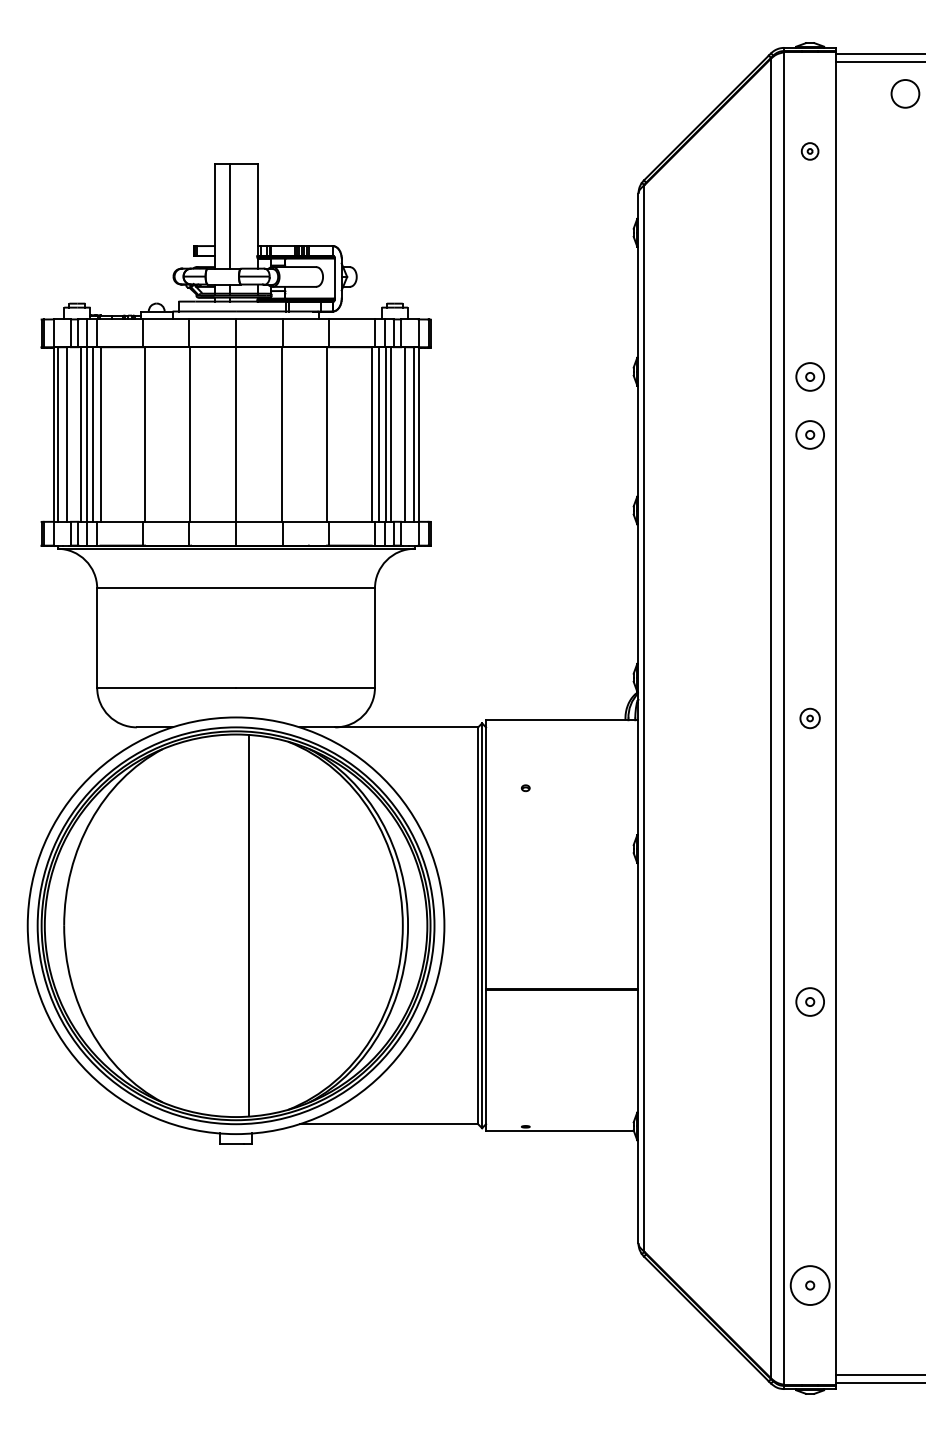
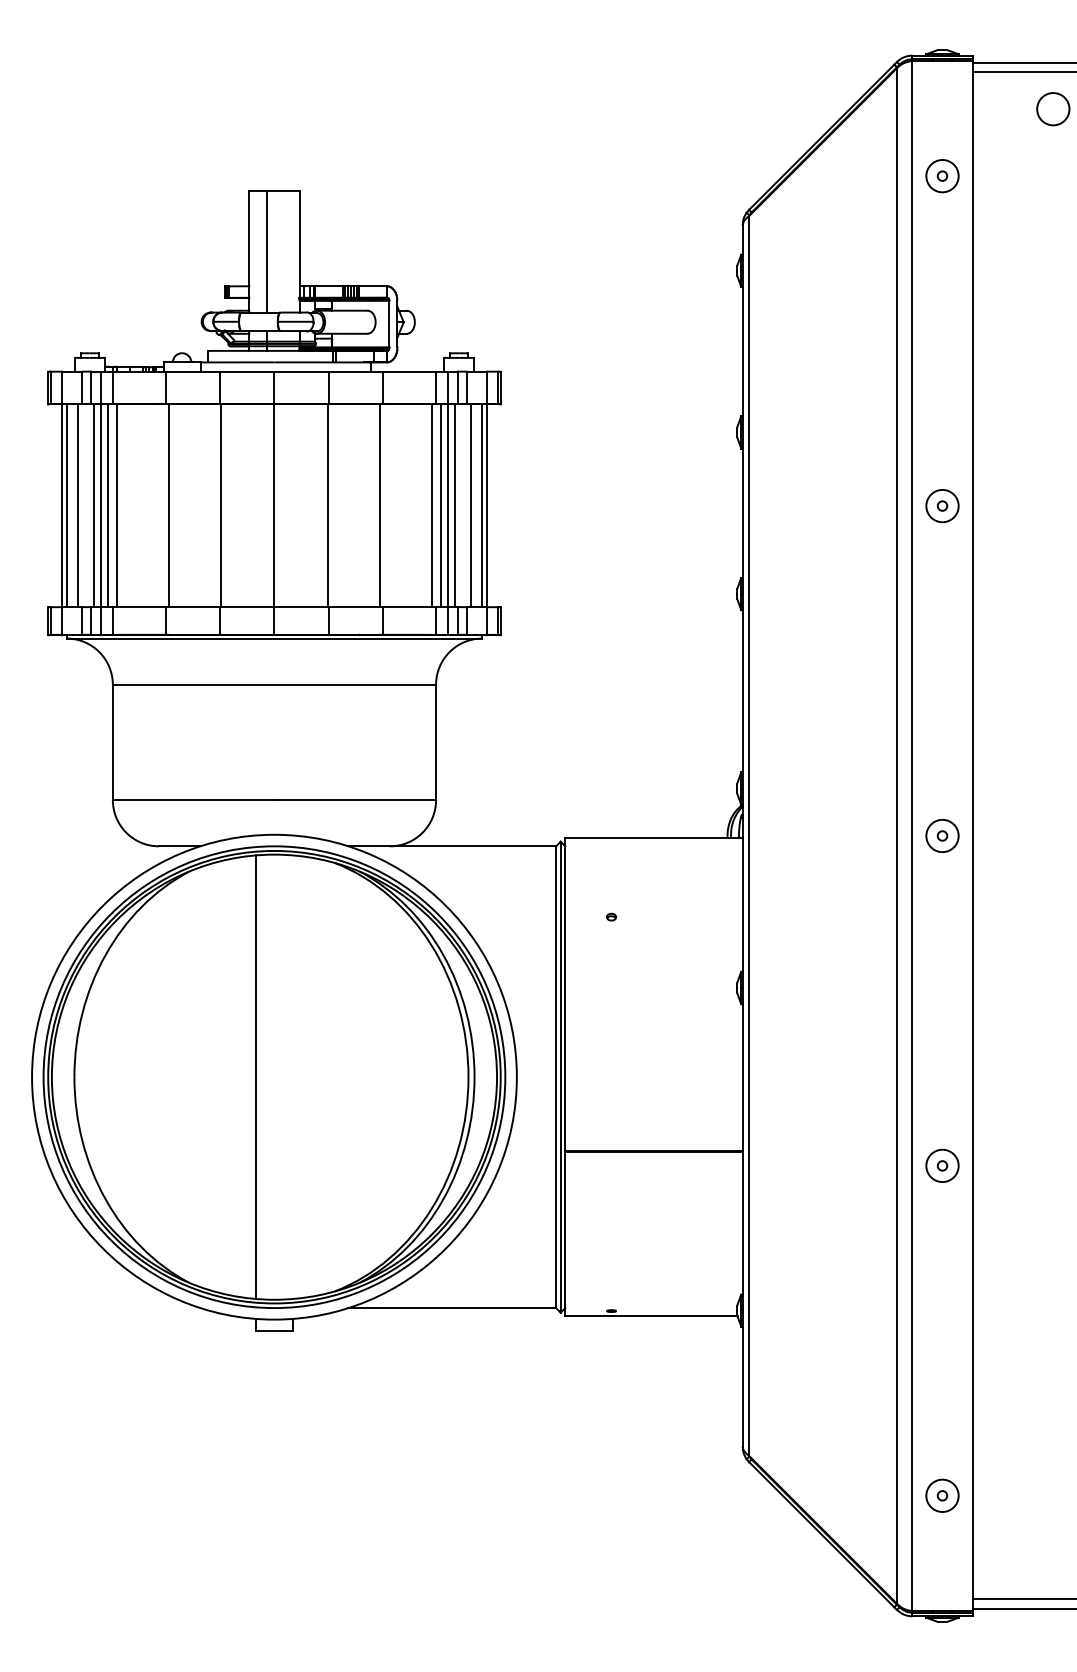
part: (809, 151) -> (941, 176), size x1.67
part: (809, 376) -> (941, 438), removed
part: (809, 718) -> (941, 836), size x1.43
line: (249, 925) -> (256, 1076), moved
circle: (810, 1285) -> (942, 1495), size x0.71

